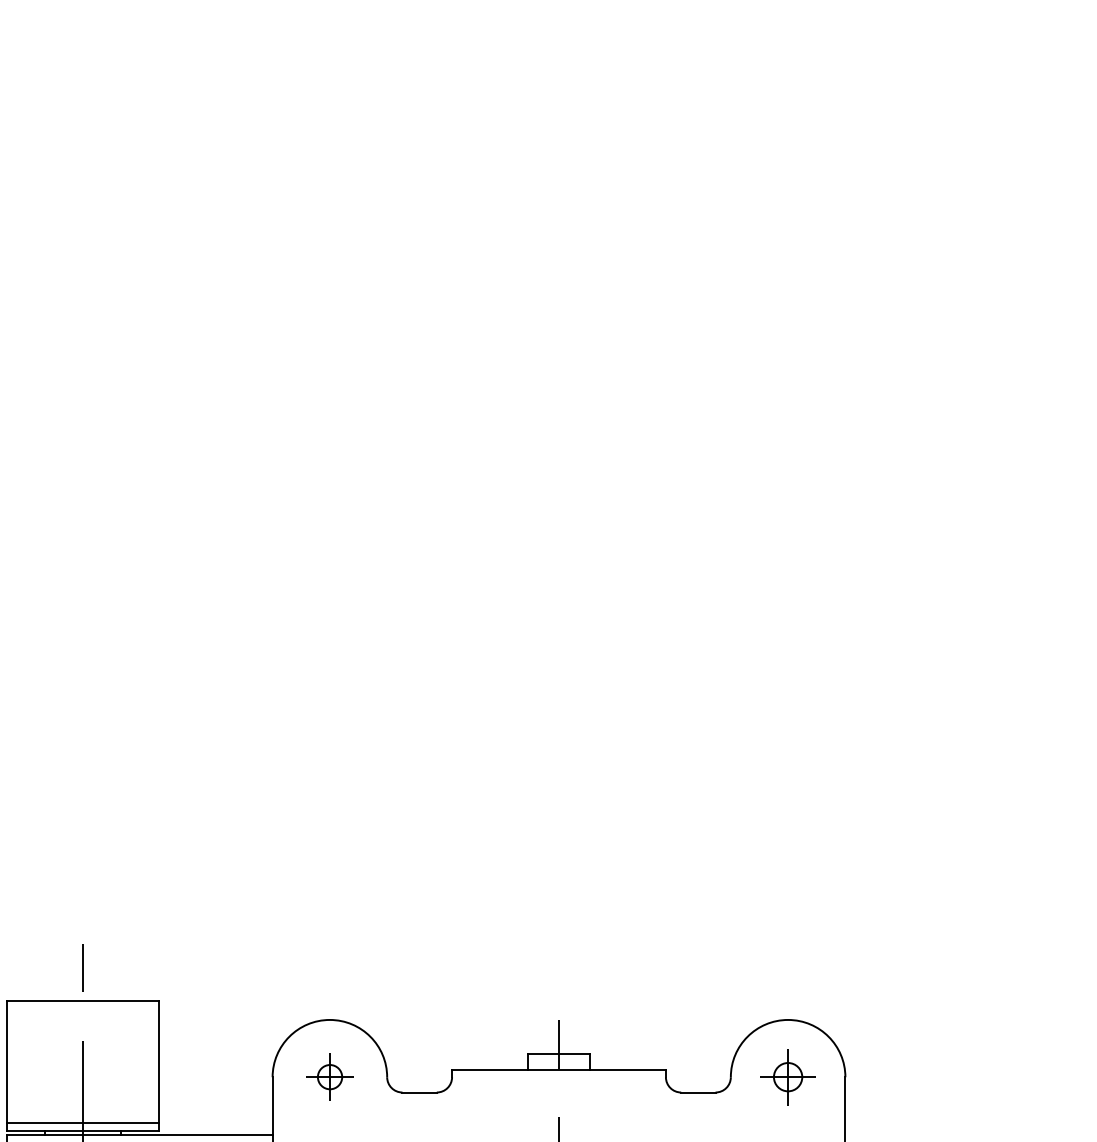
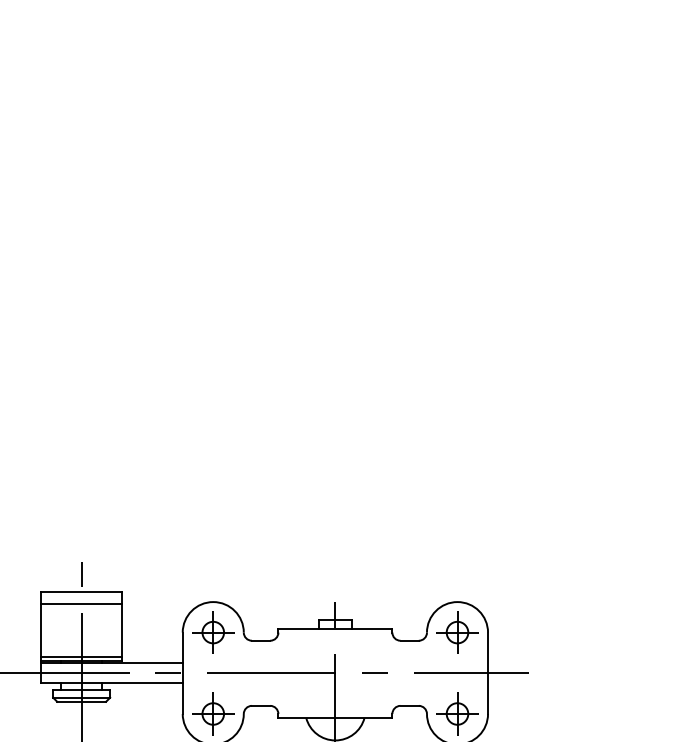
line: (82, 1024) -> (81, 604), added
part: (330, 1077) -> (213, 632), size x1.67
part: (788, 1077) -> (457, 632), size x1.43

